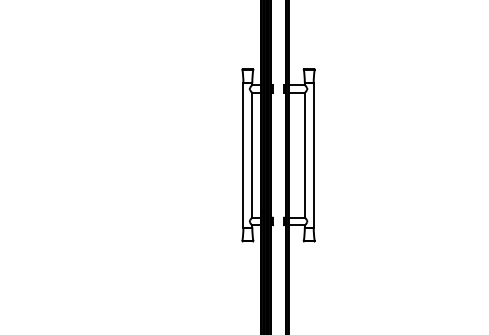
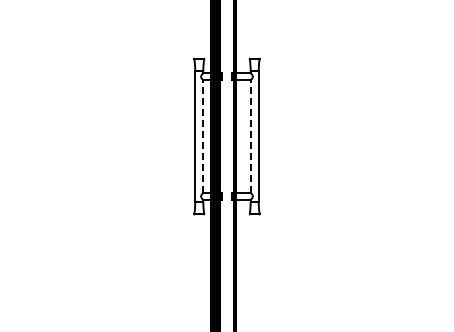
line: (252, 155) -> (203, 136), solid -> dashed
line: (304, 155) -> (250, 136), solid -> dashed

